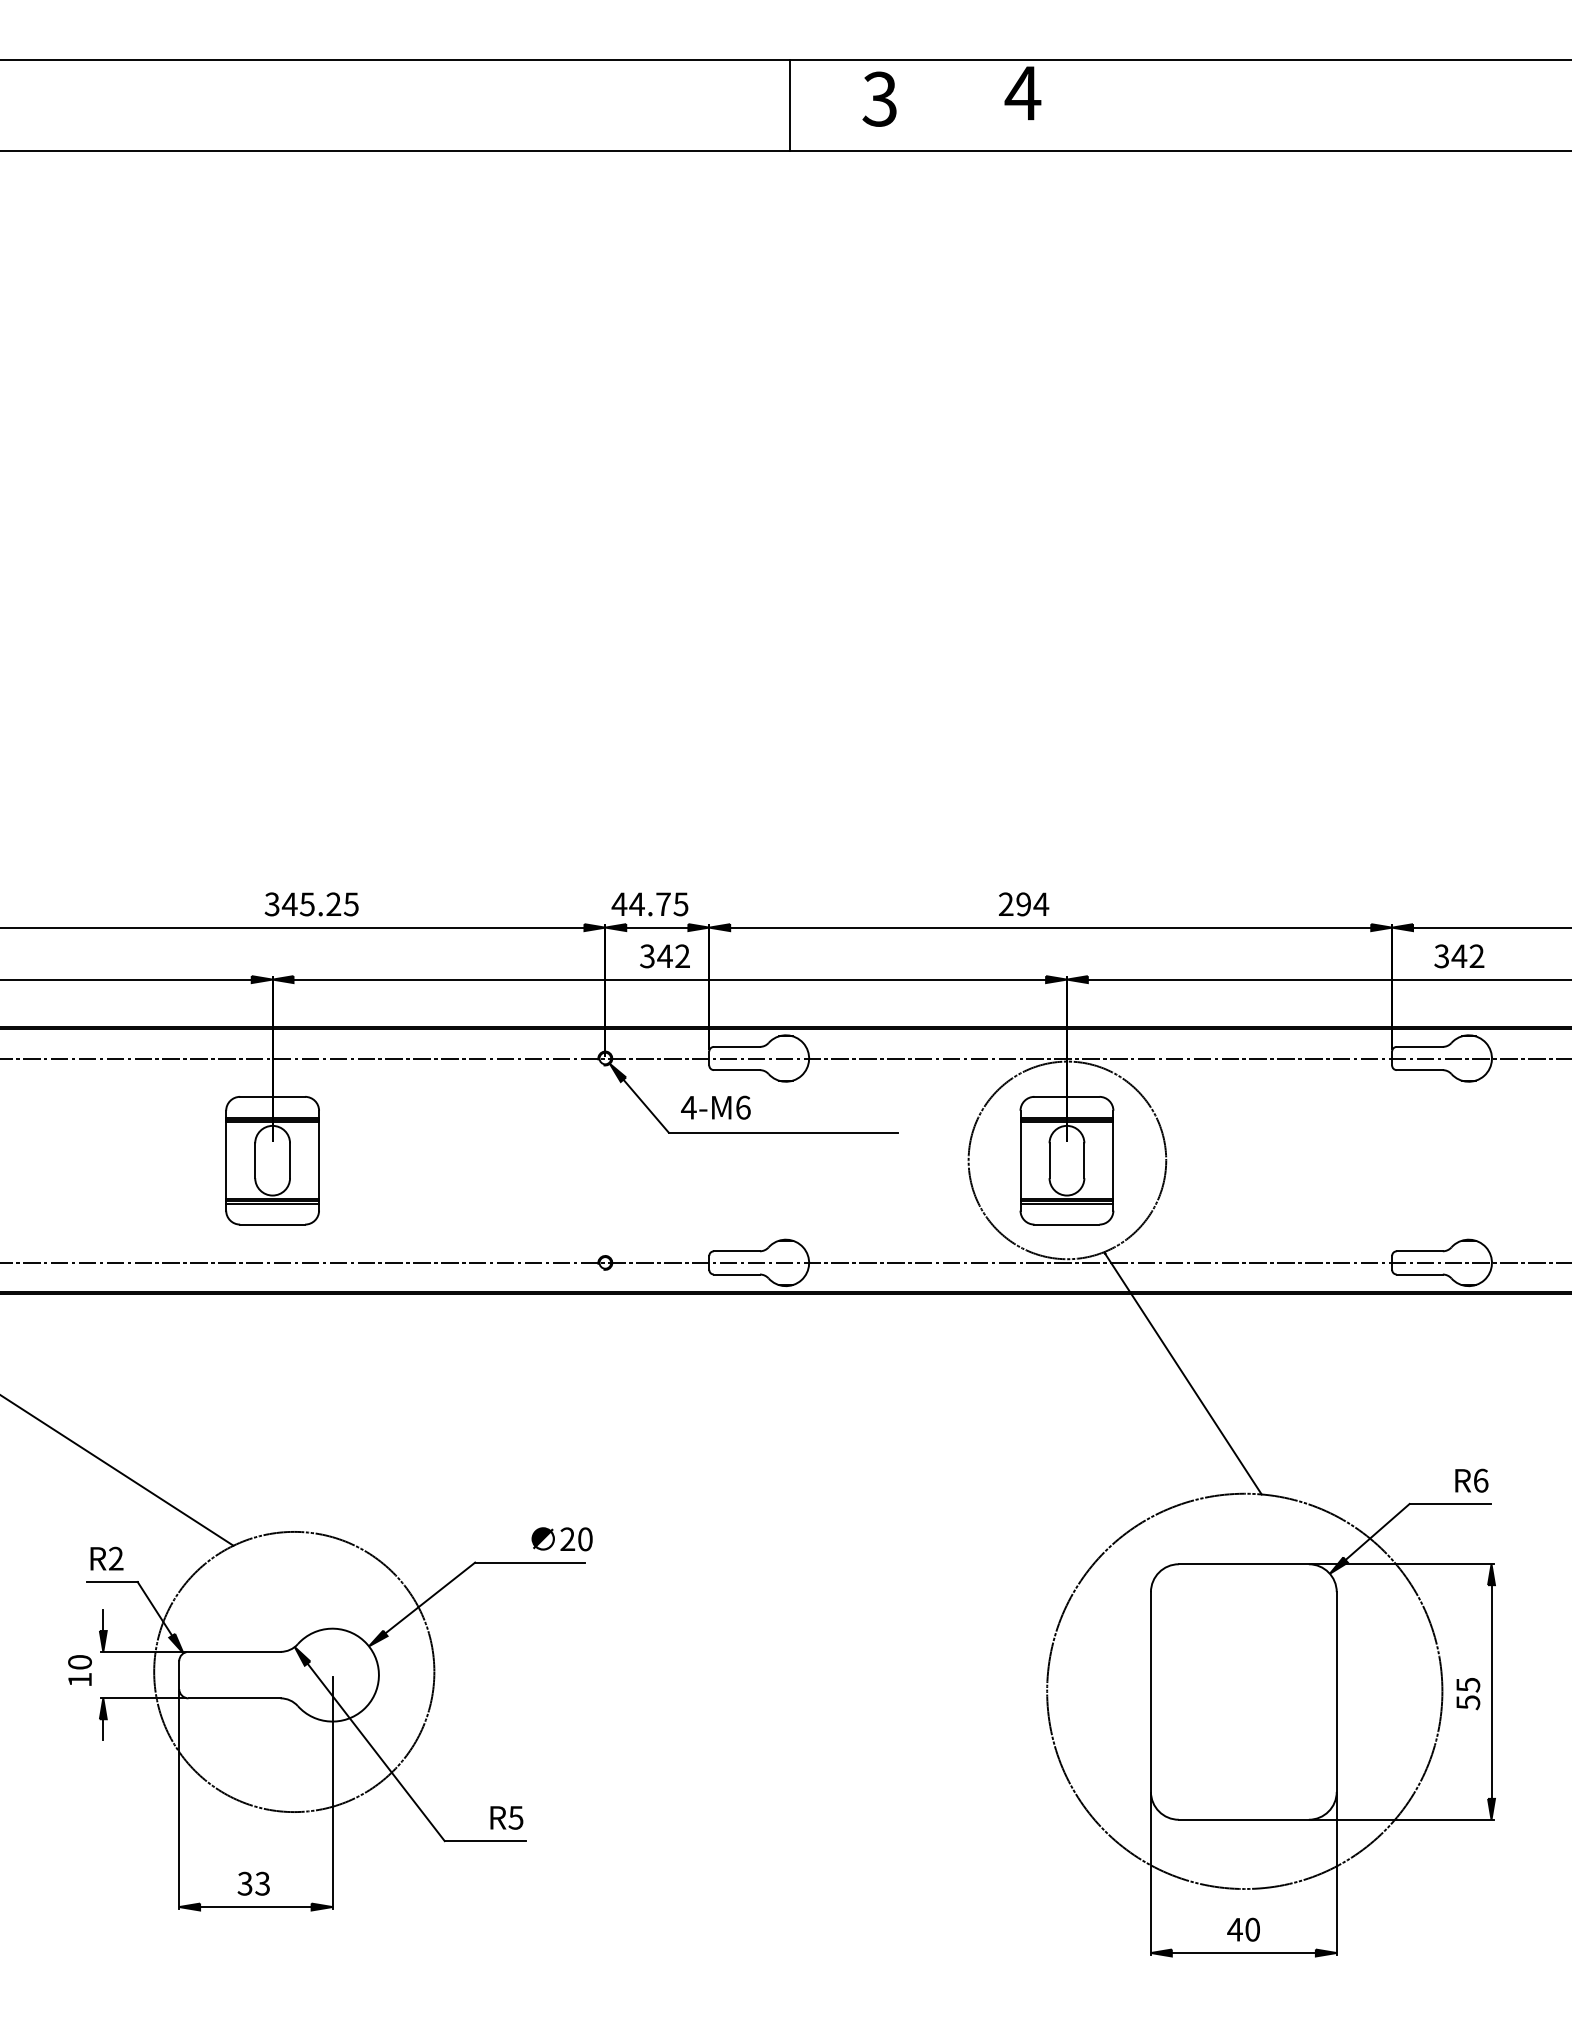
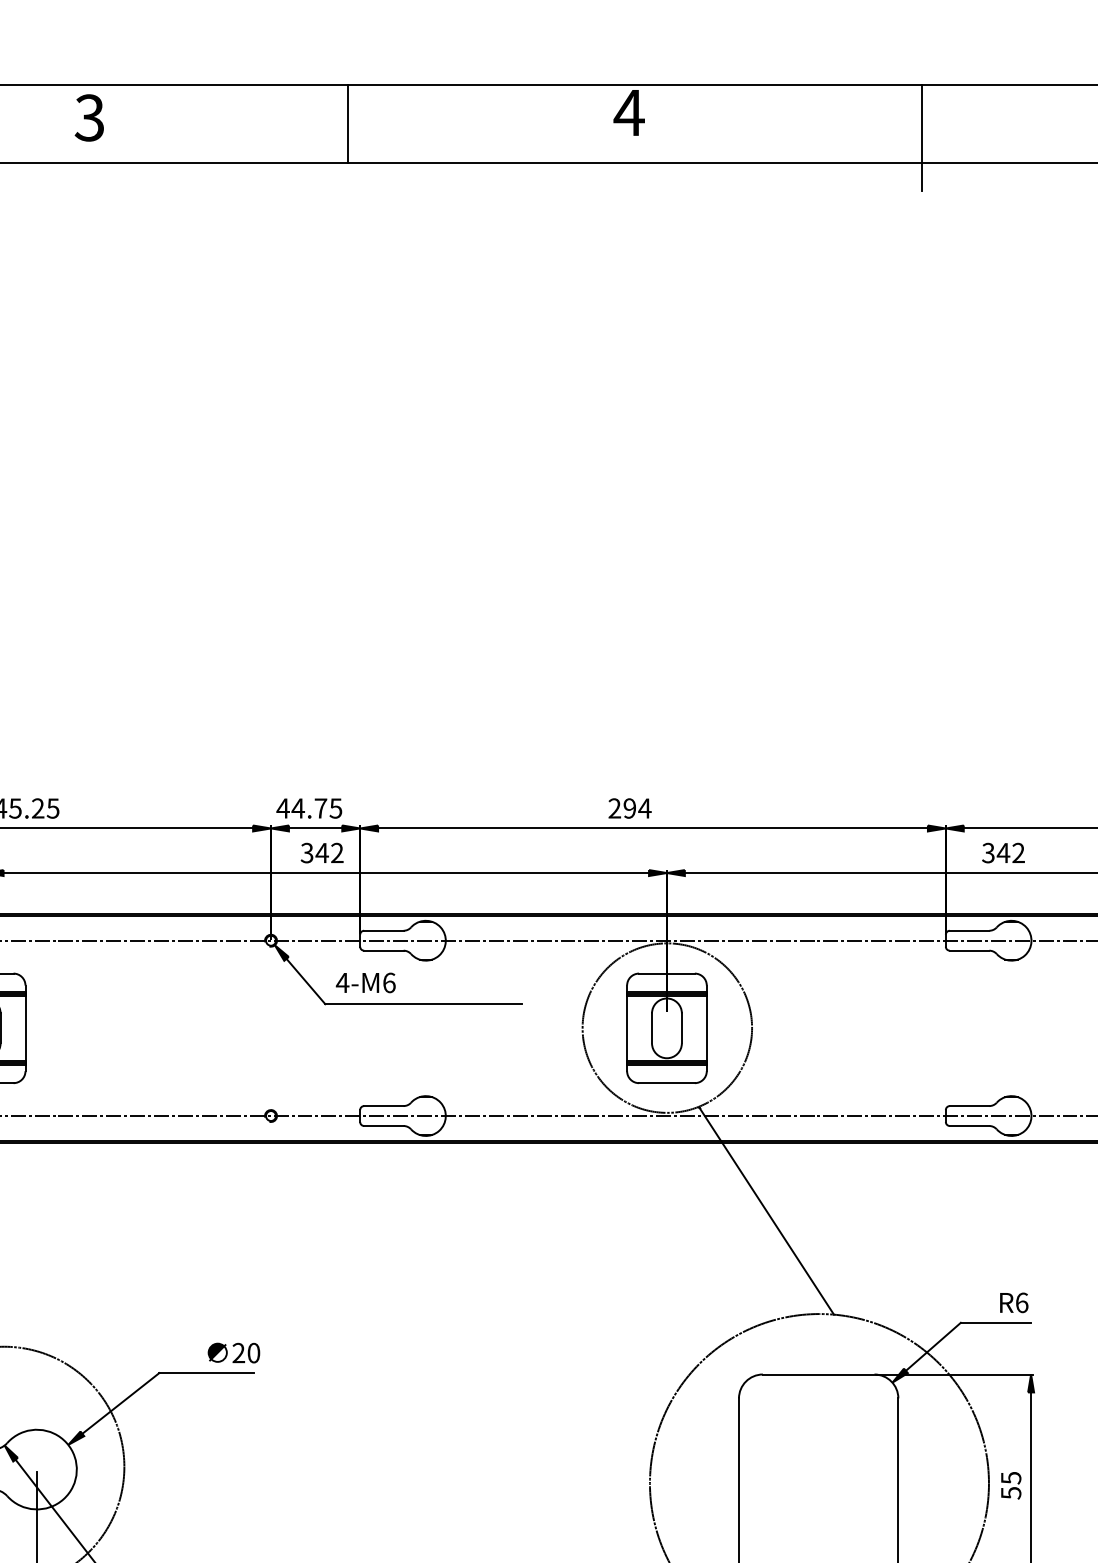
text: (879, 98) -> (89, 117), moved
line: (789, 105) -> (347, 123), moved
line: (1363, 122) -> (921, 137), added

